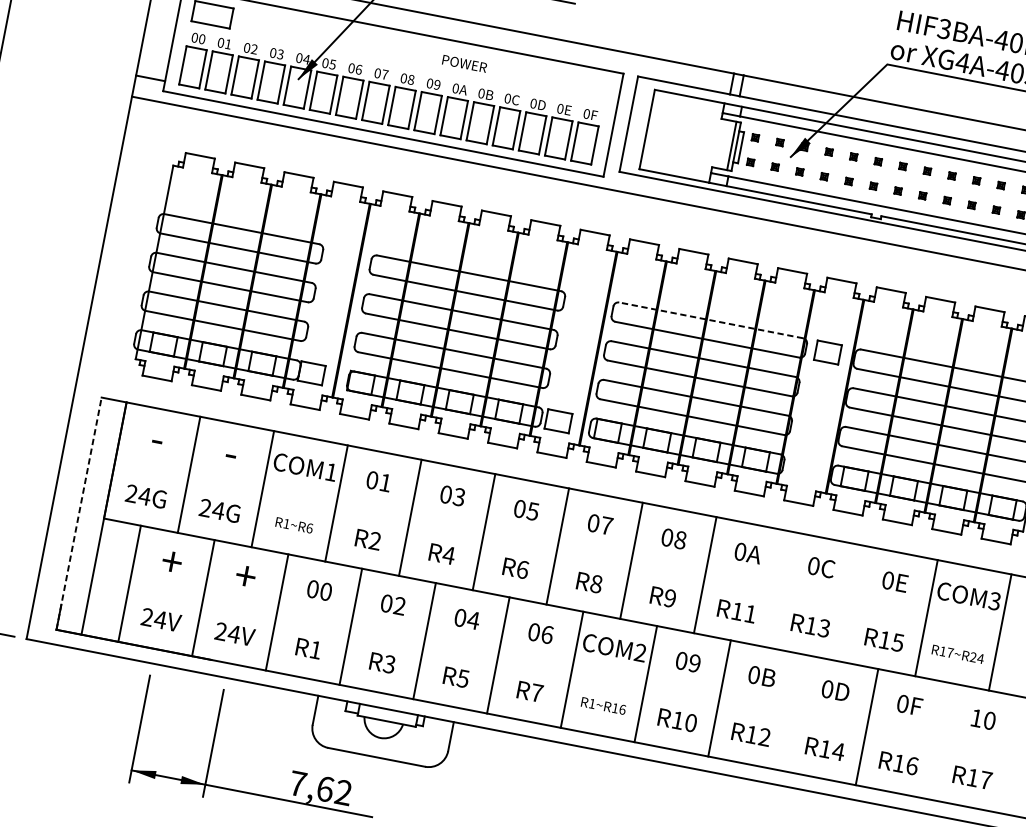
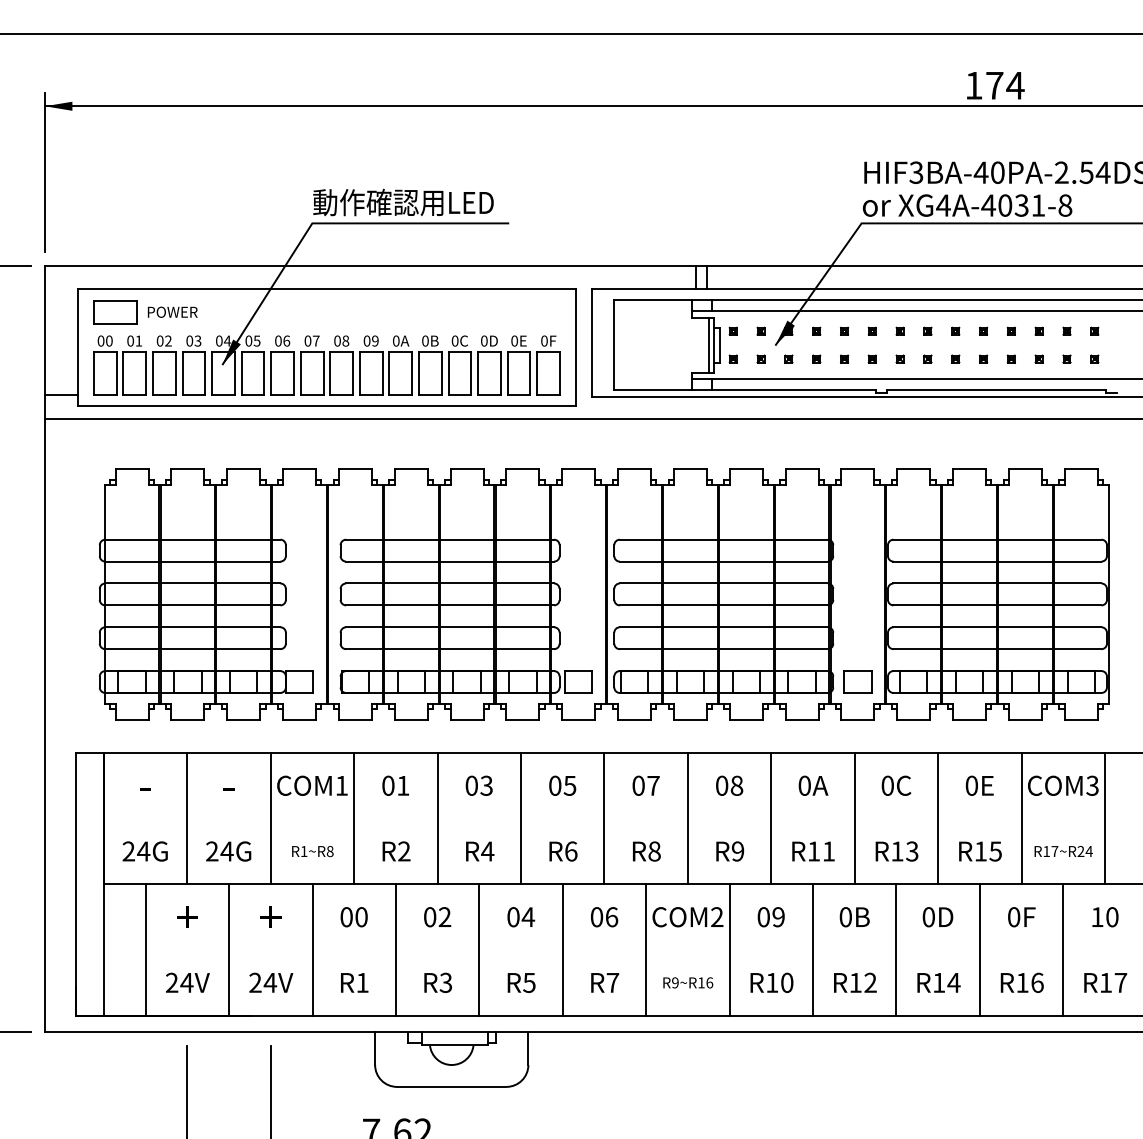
text: (464, 63) -> (172, 311), moved
line: (710, 320) -> (723, 539), dashed -> solid
part: (827, 352) -> (857, 681), moved
line: (79, 512) -> (75, 883), dashed -> solid
text: (309, 528) -> (329, 851), R1~R6 -> R1~R8
line: (778, 589) -> (854, 818), added
line: (853, 603) -> (938, 818), added
text: (592, 703) -> (675, 982), R1~R16 -> R9~R16
line: (793, 712) -> (896, 949), added
line: (941, 740) -> (1063, 949), added

